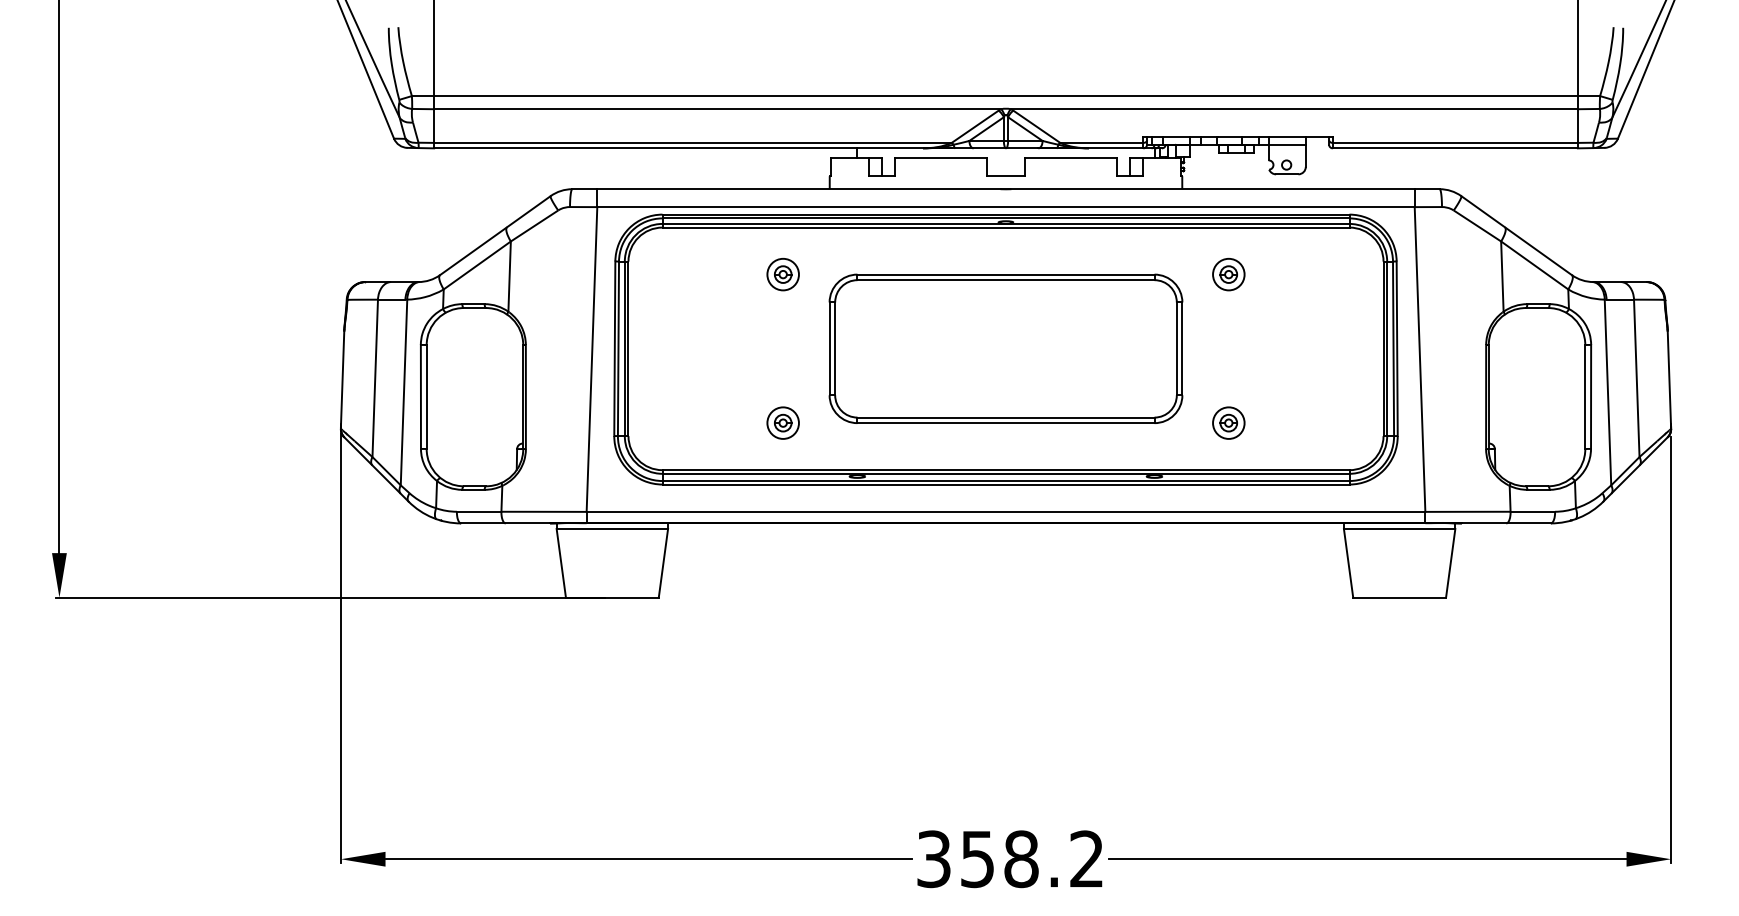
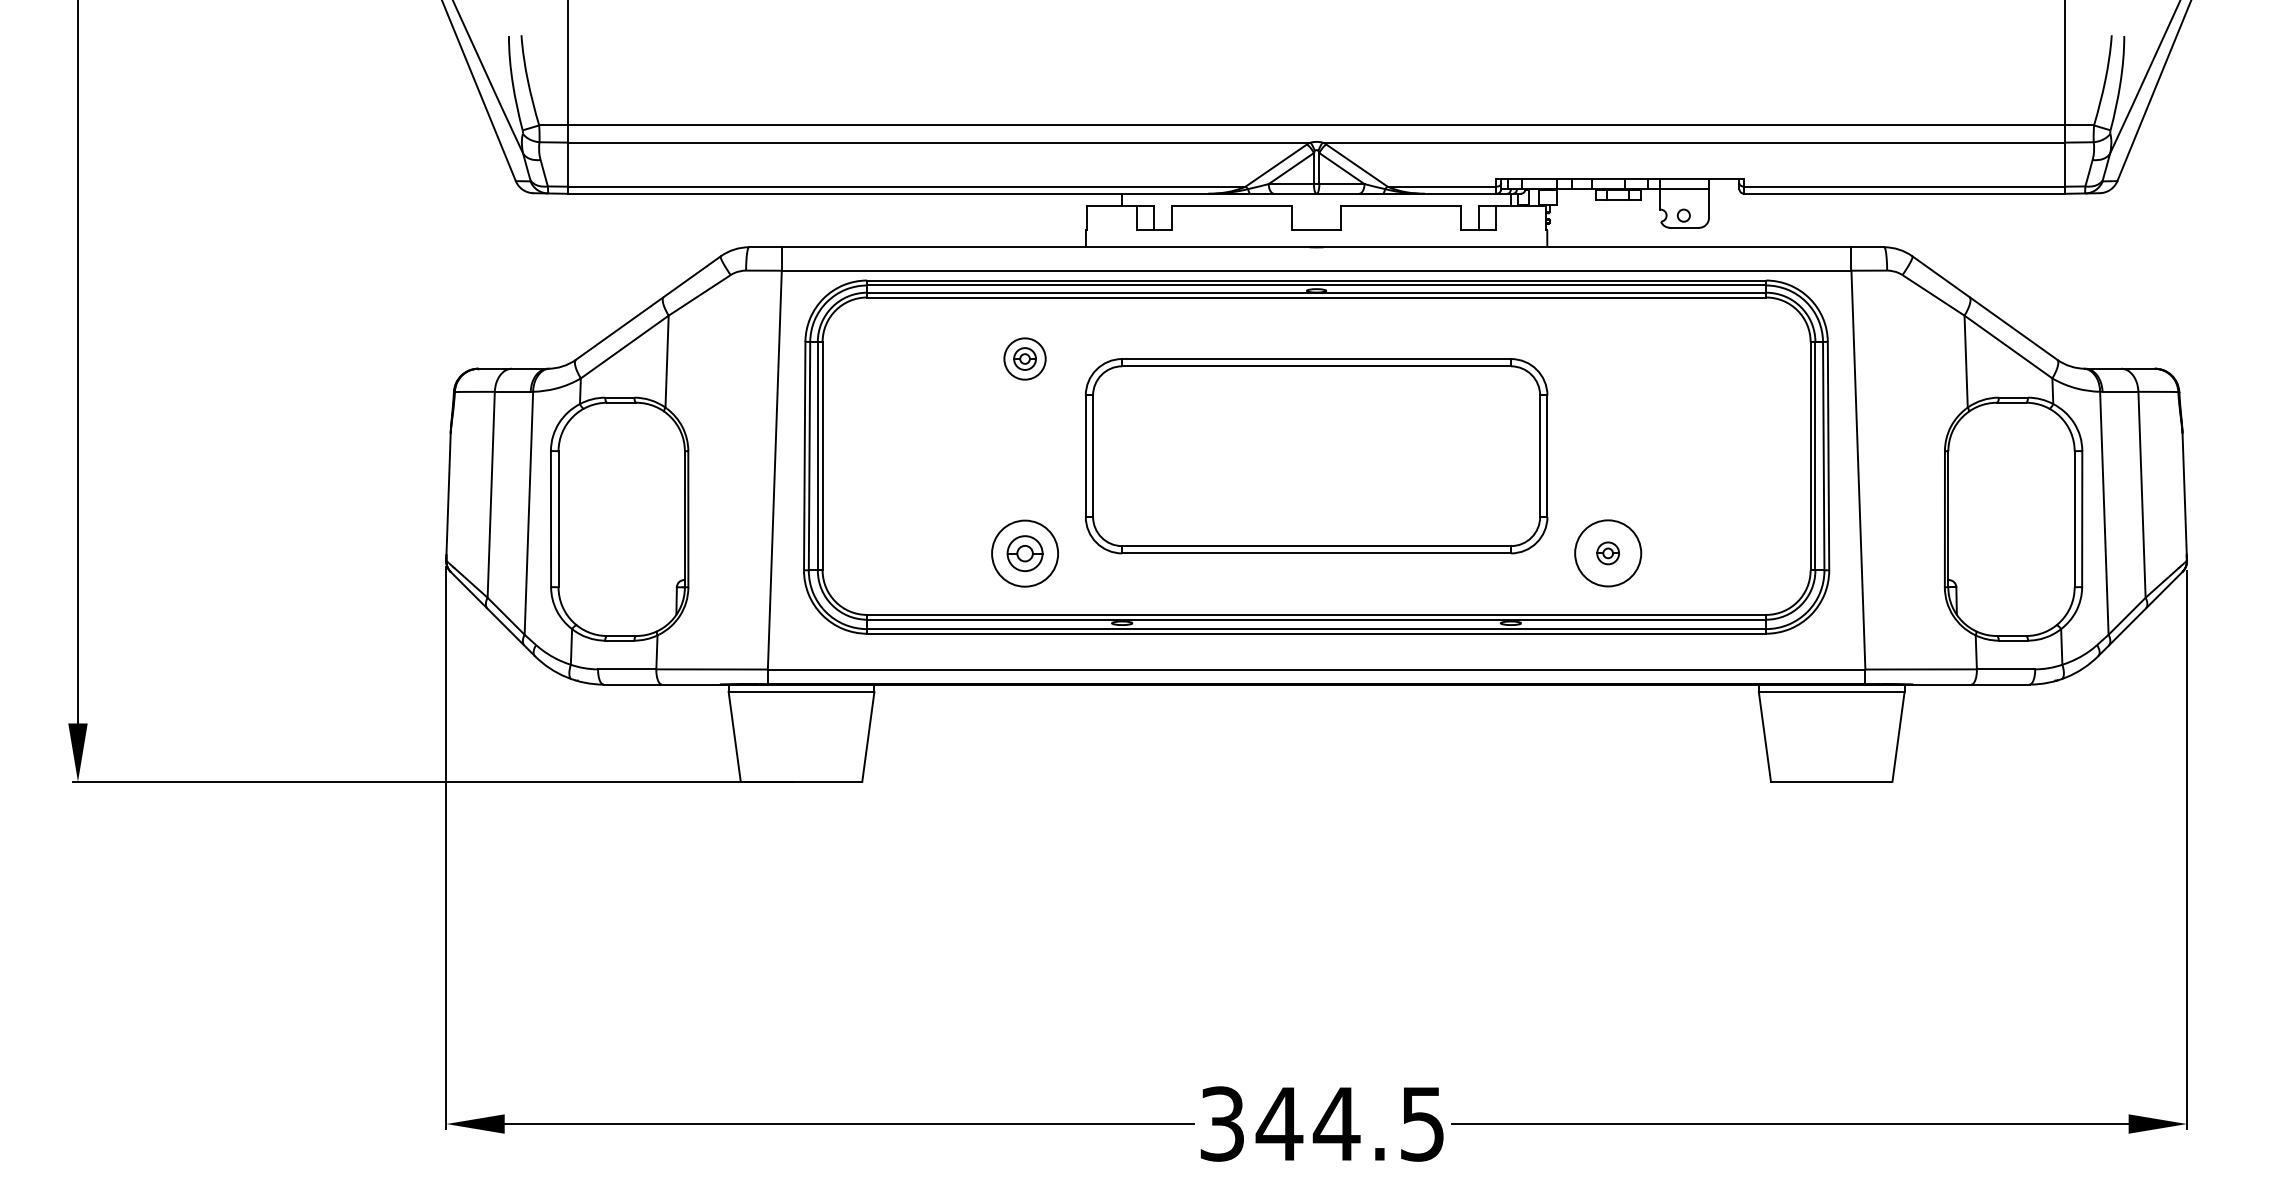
part: (1228, 274) -> (1607, 358), removed
part: (782, 422) -> (1024, 552), size x1.6
circle: (1228, 423) -> (1607, 553), size x1.6
text: (1031, 858) -> (1349, 1123), 358.2 -> 344.5

